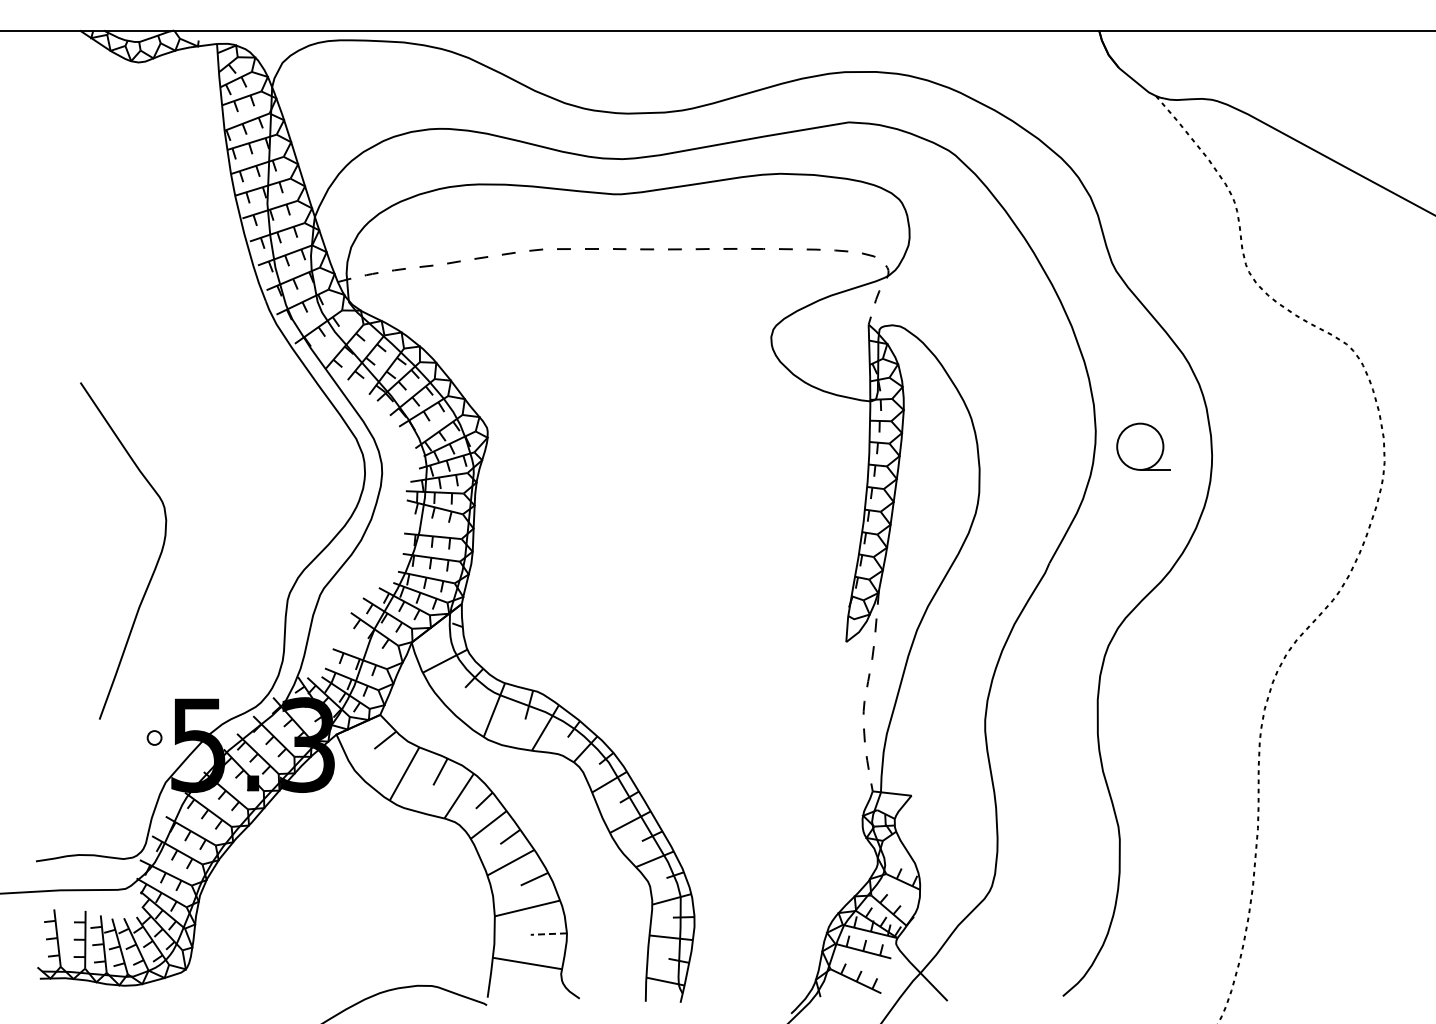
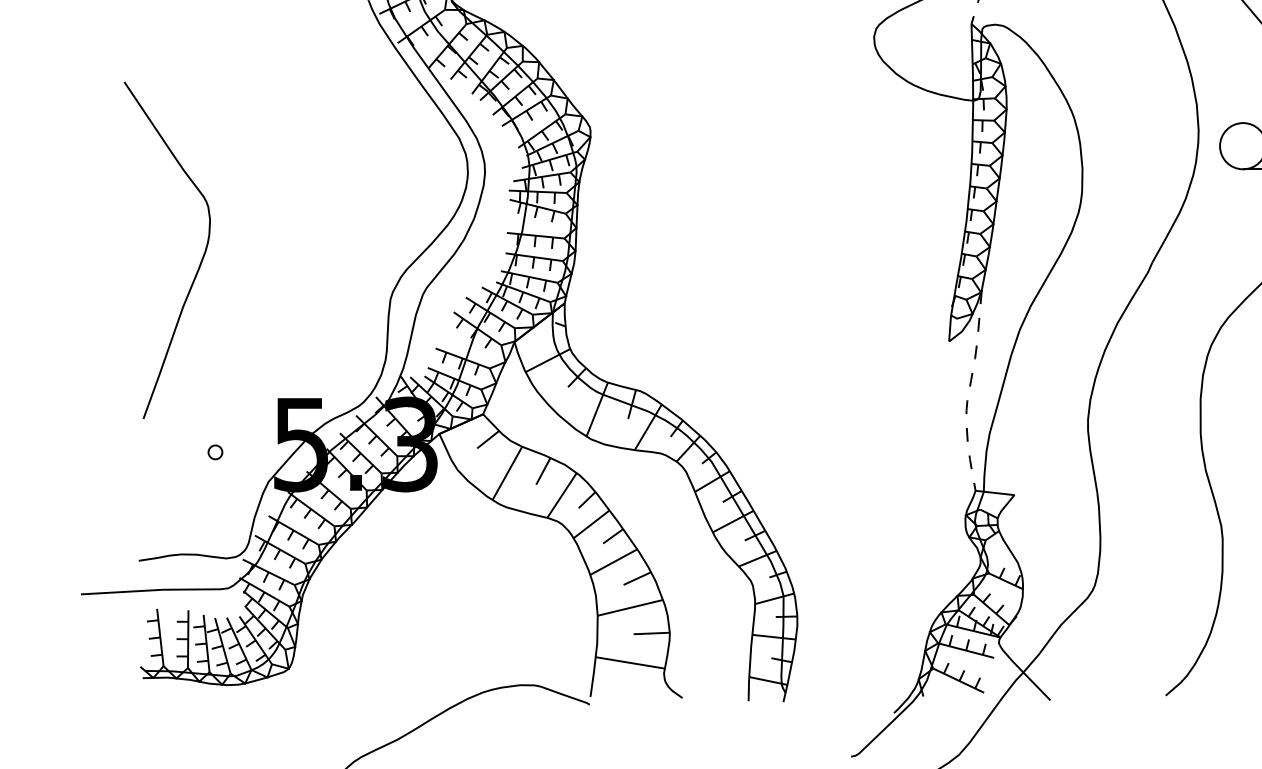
curve: (156, 562) -> (200, 261), moved
part: (154, 737) -> (215, 451), moved
line: (548, 934) -> (651, 633), dashed -> solid

